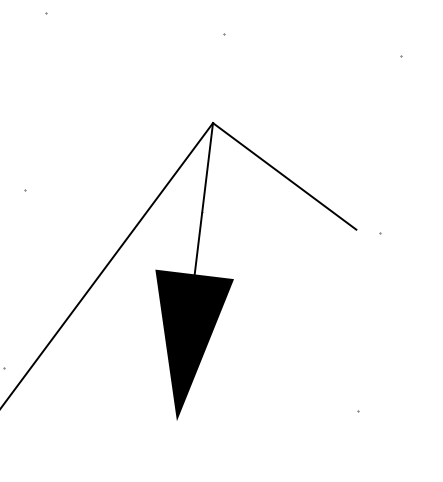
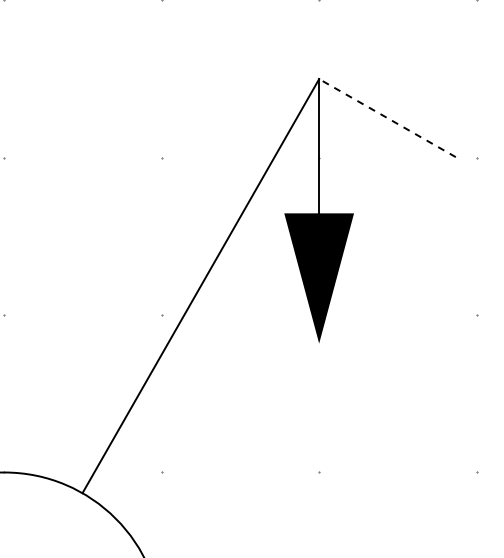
line: (284, 176) -> (387, 118), solid -> dashed

